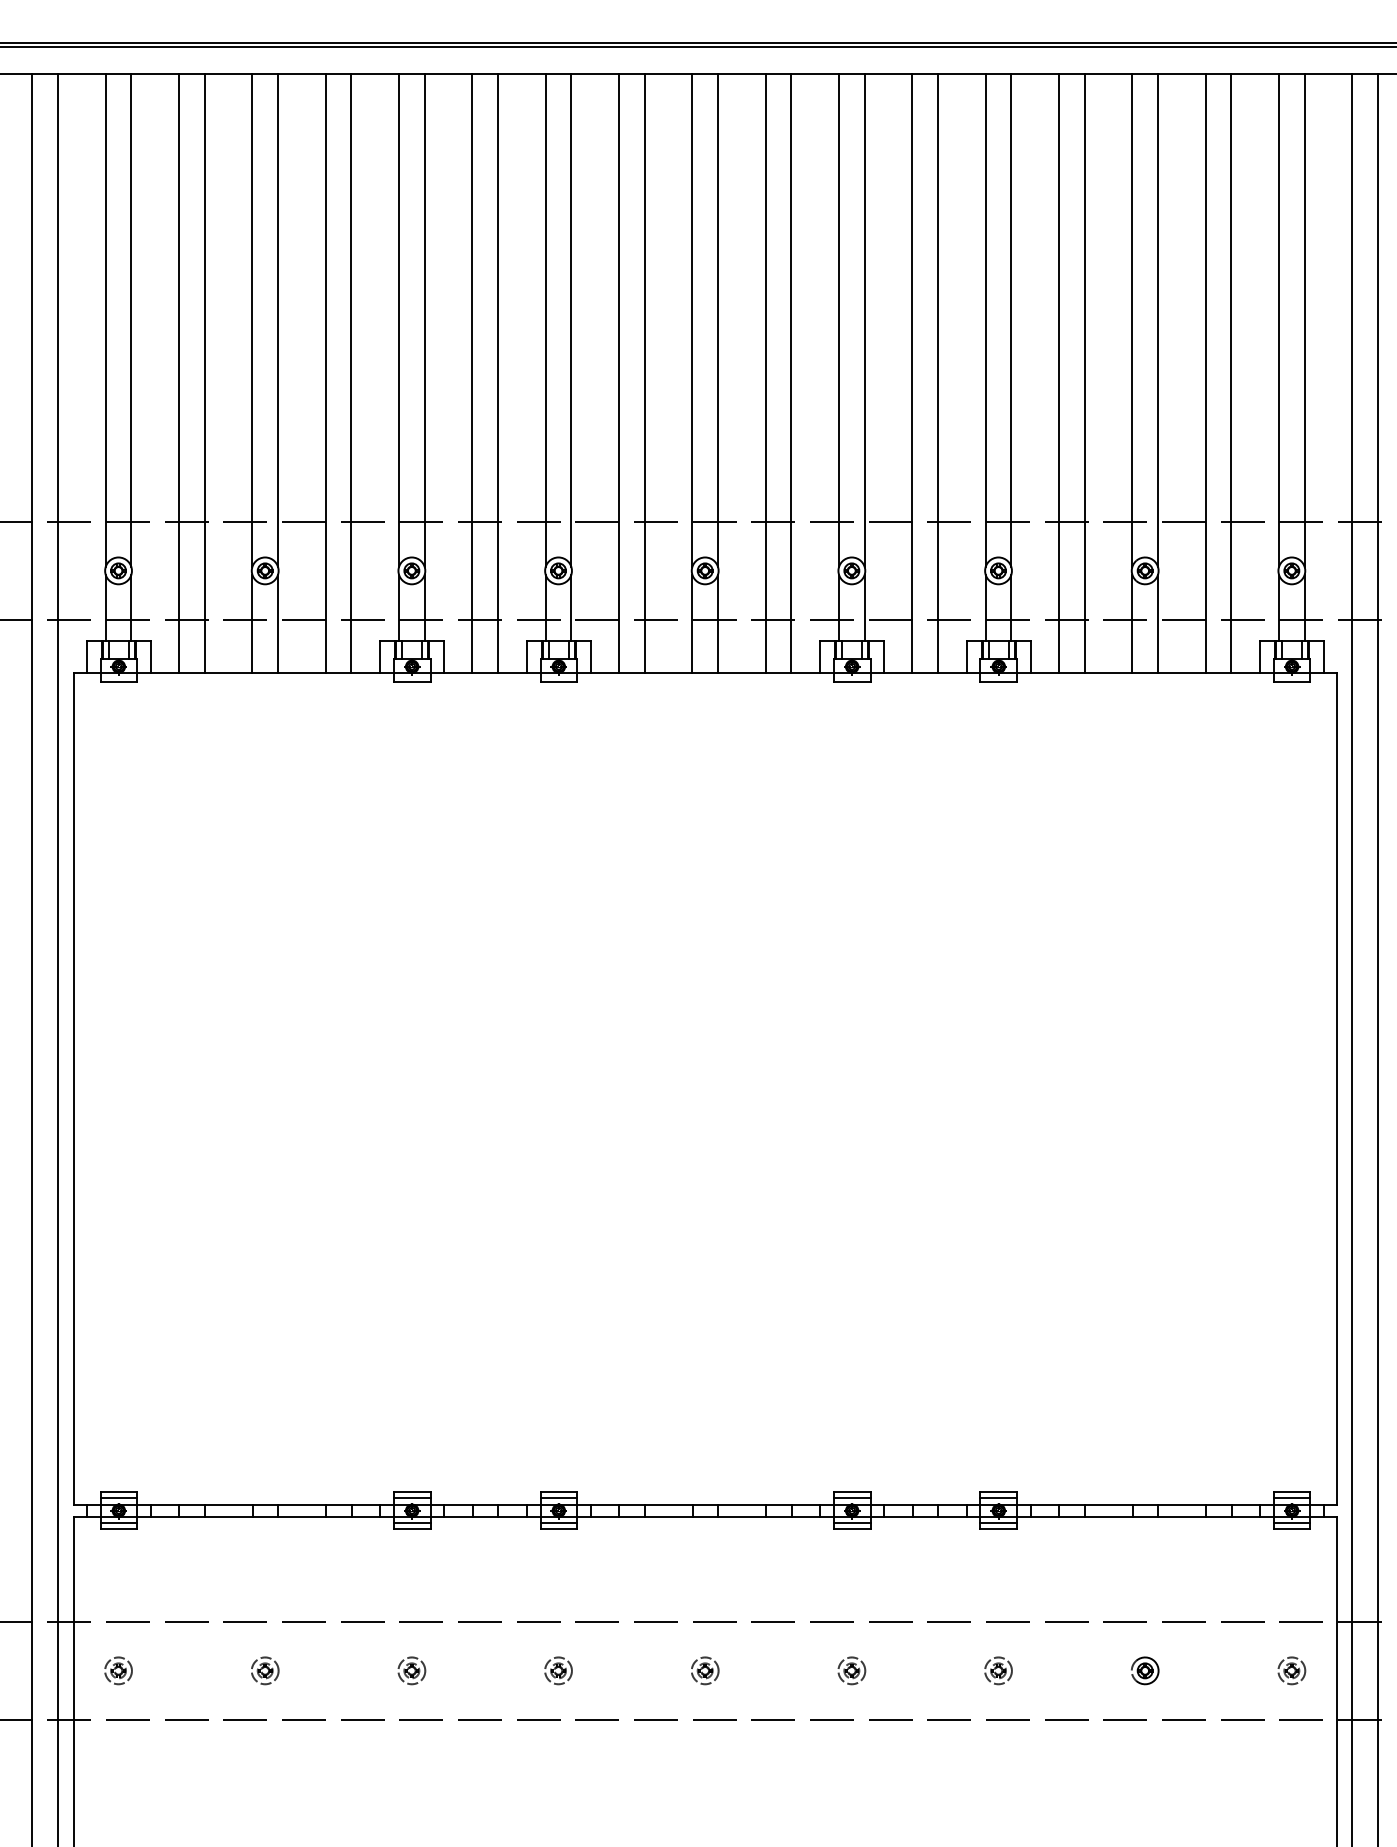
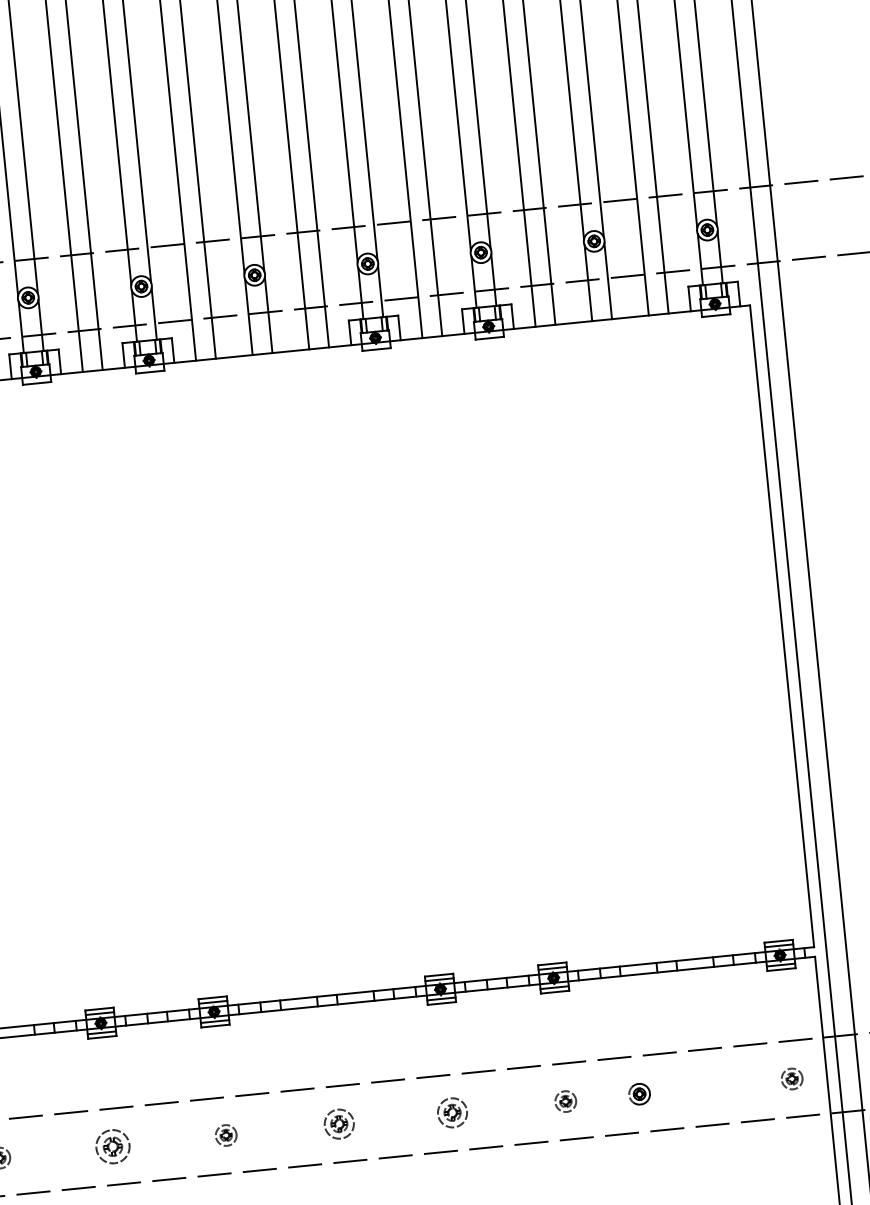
part: (411, 1670) -> (112, 1146), size x1.6
part: (705, 1670) -> (339, 1123), size x1.4
part: (851, 1670) -> (452, 1112), size x1.4
part: (1145, 1670) -> (639, 1093), moved

